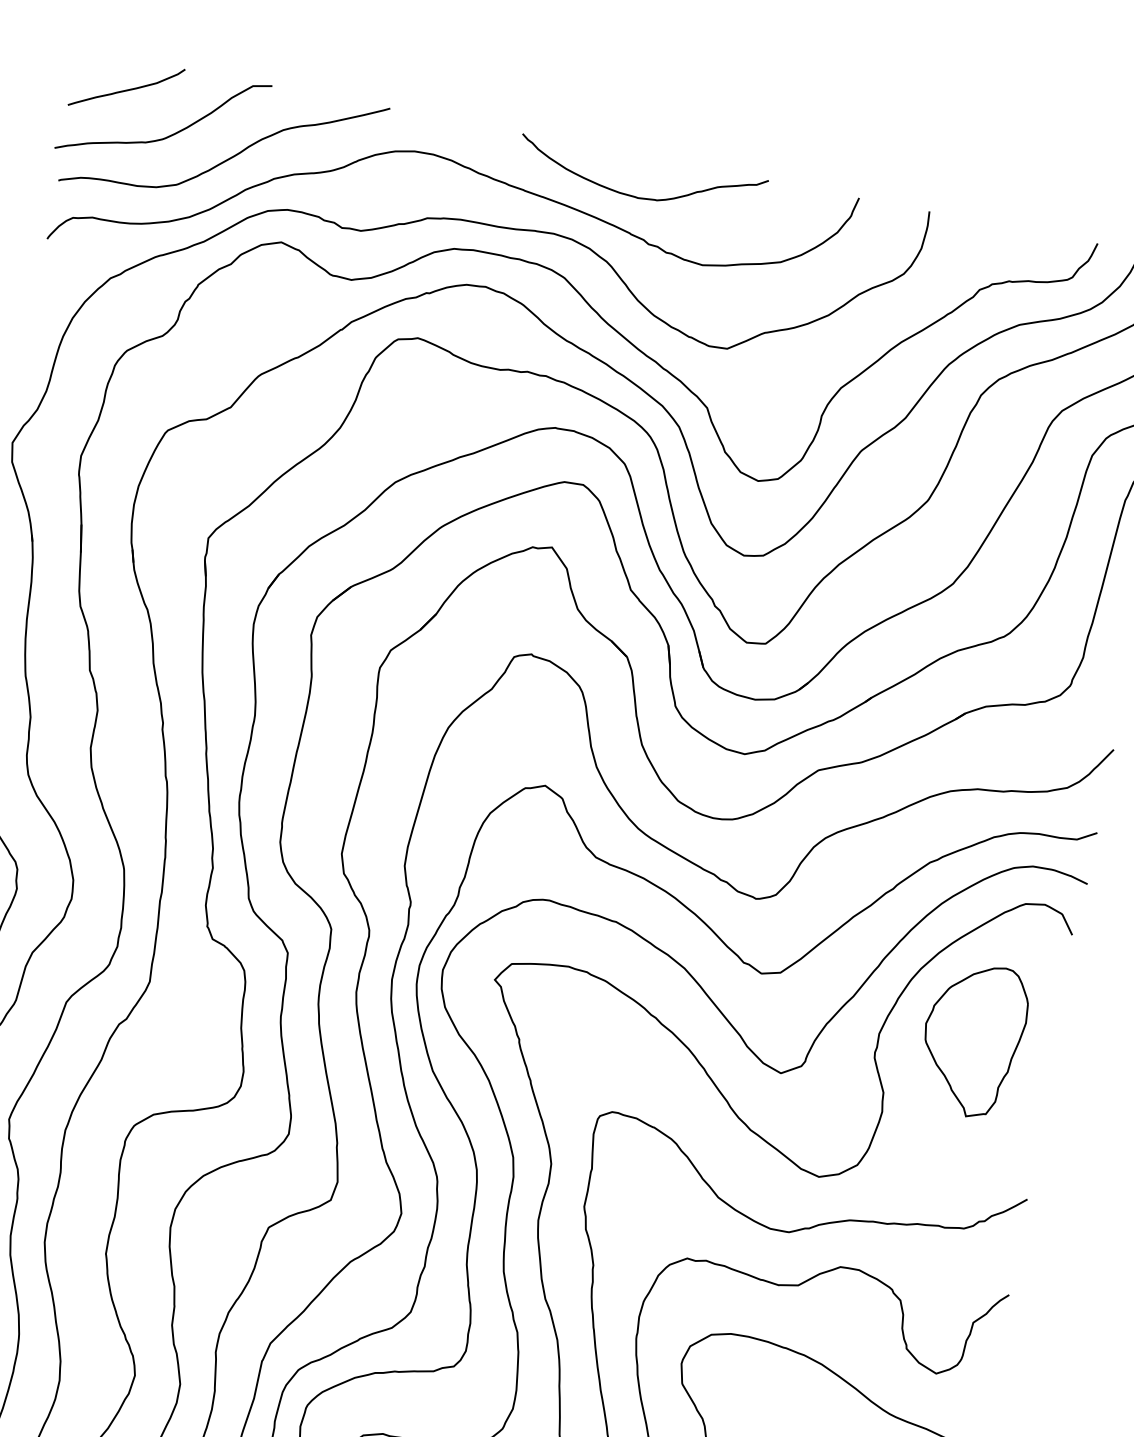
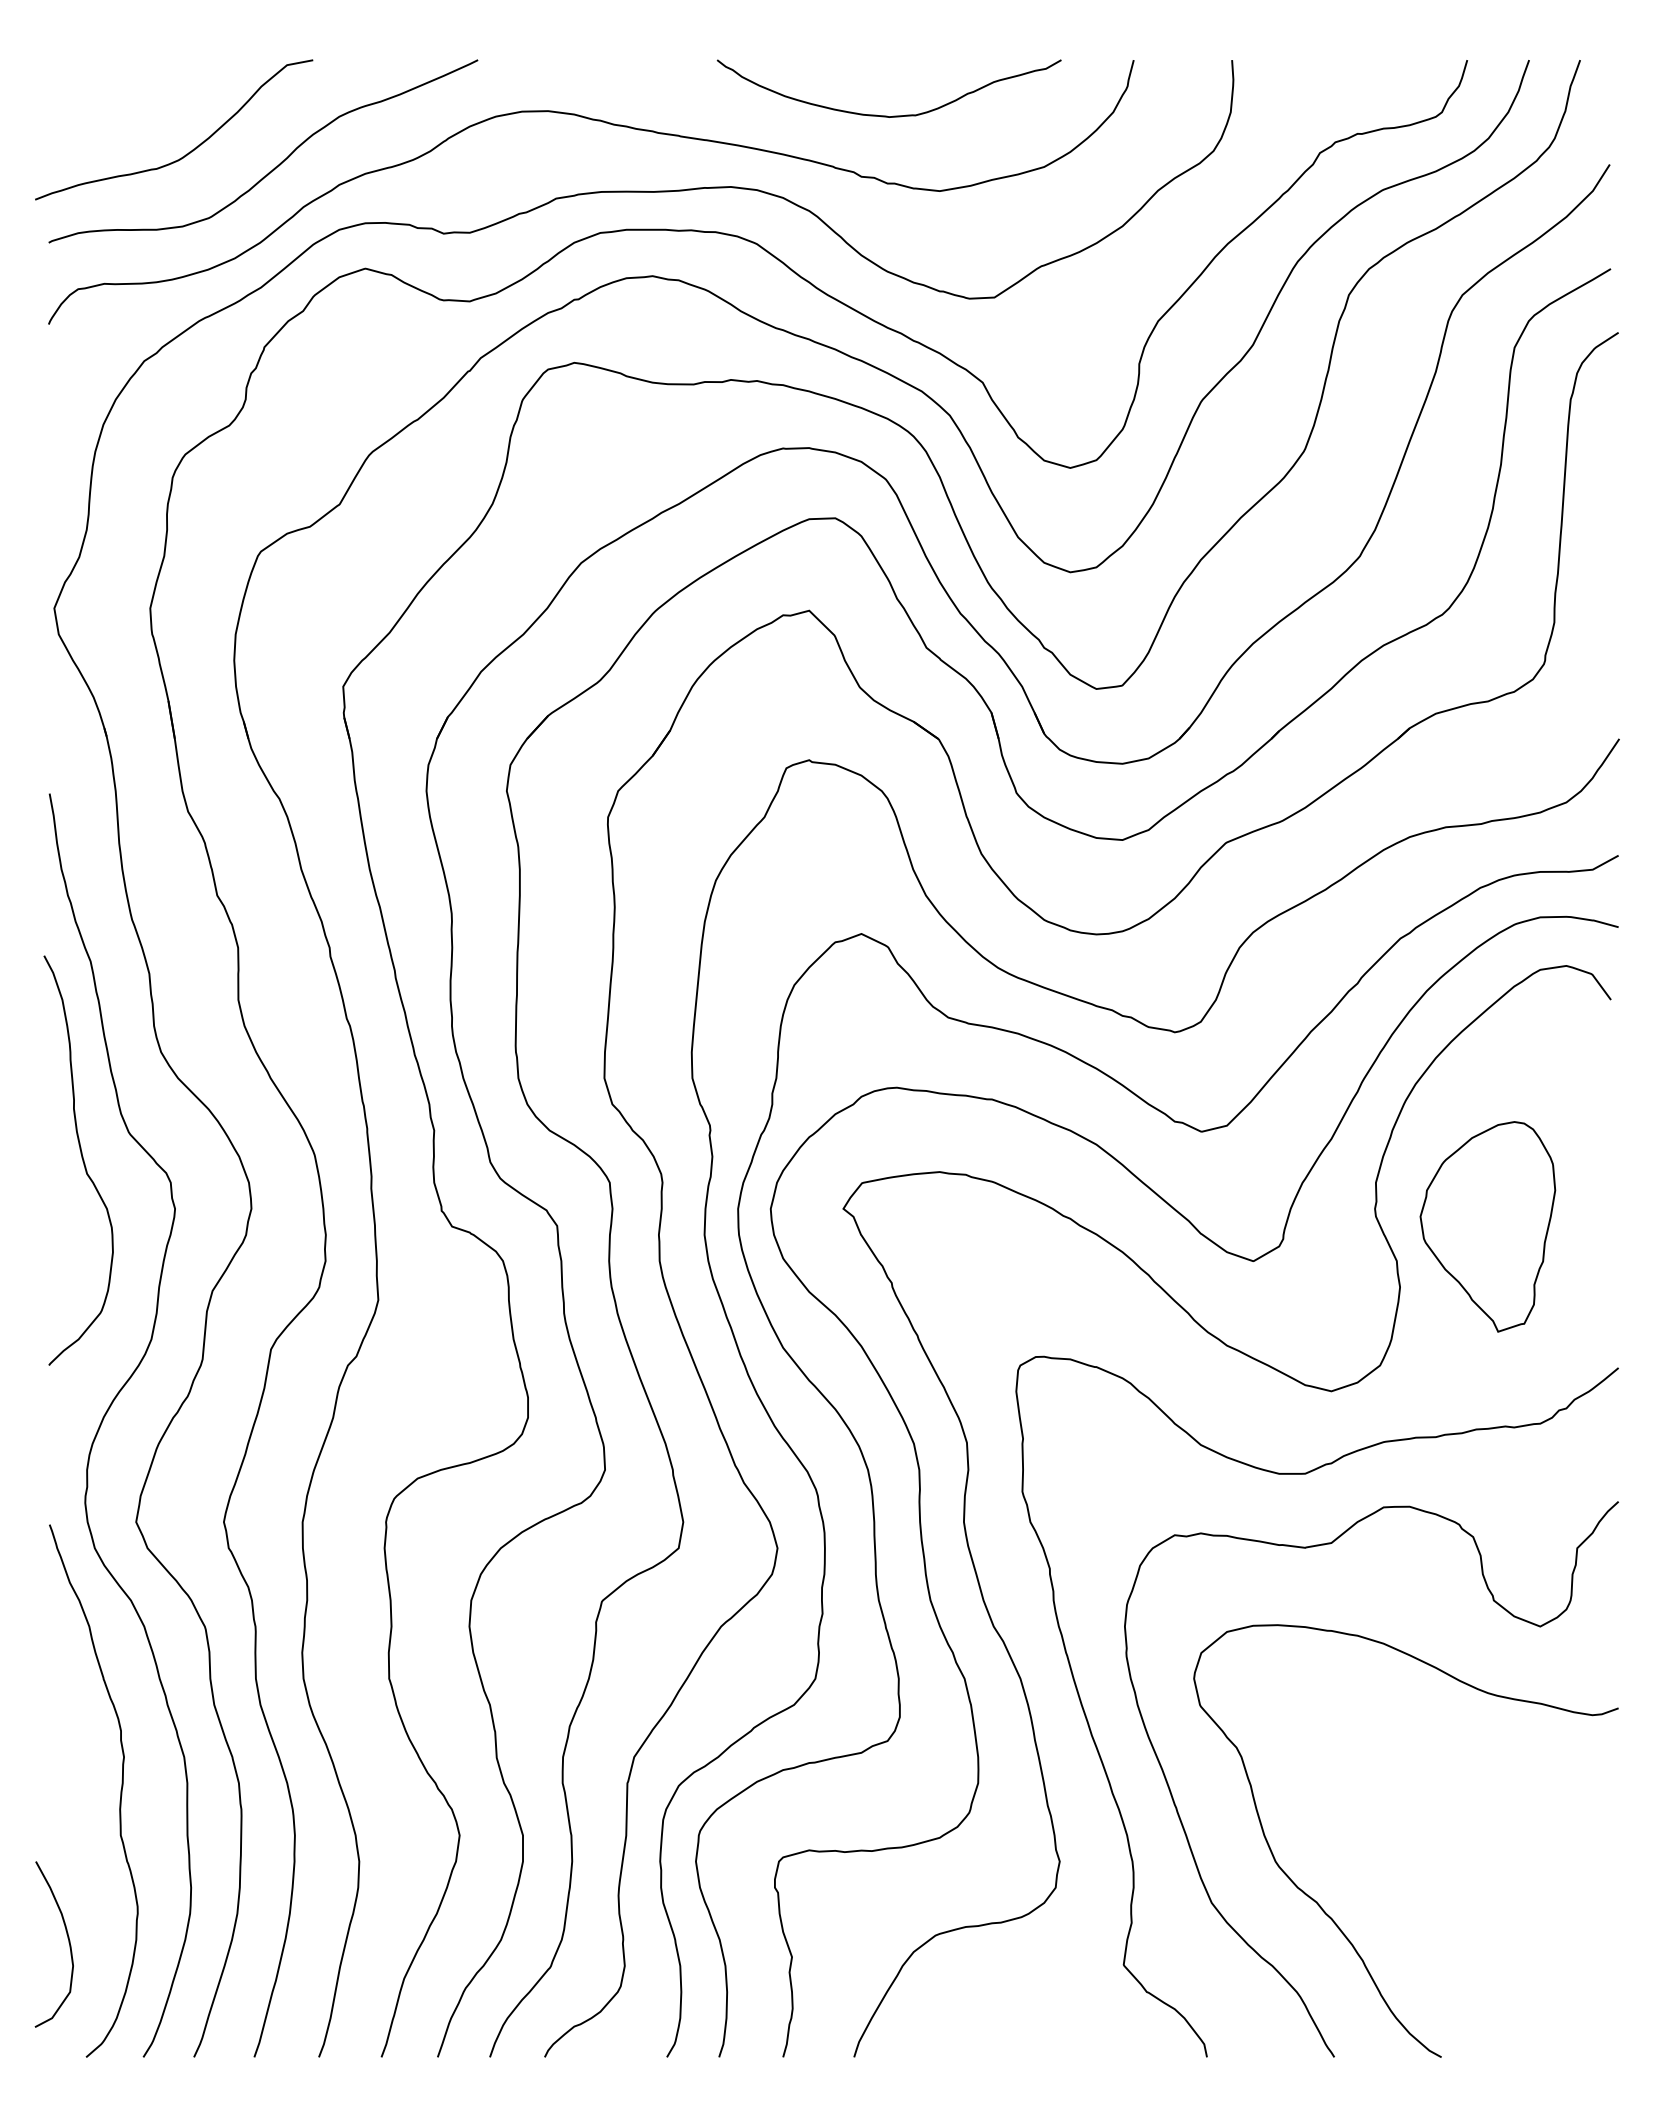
curve: (126, 89) -> (117, 102), removed
curve: (636, 196) -> (887, 115), moved
part: (972, 1039) -> (1487, 1226), moved

